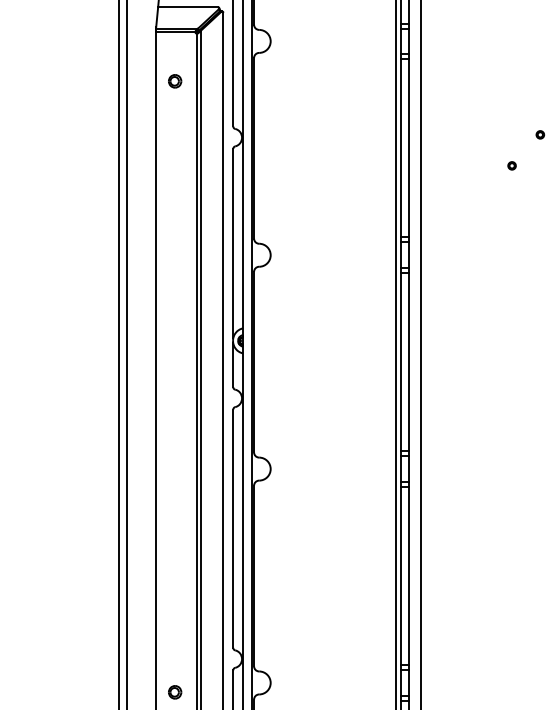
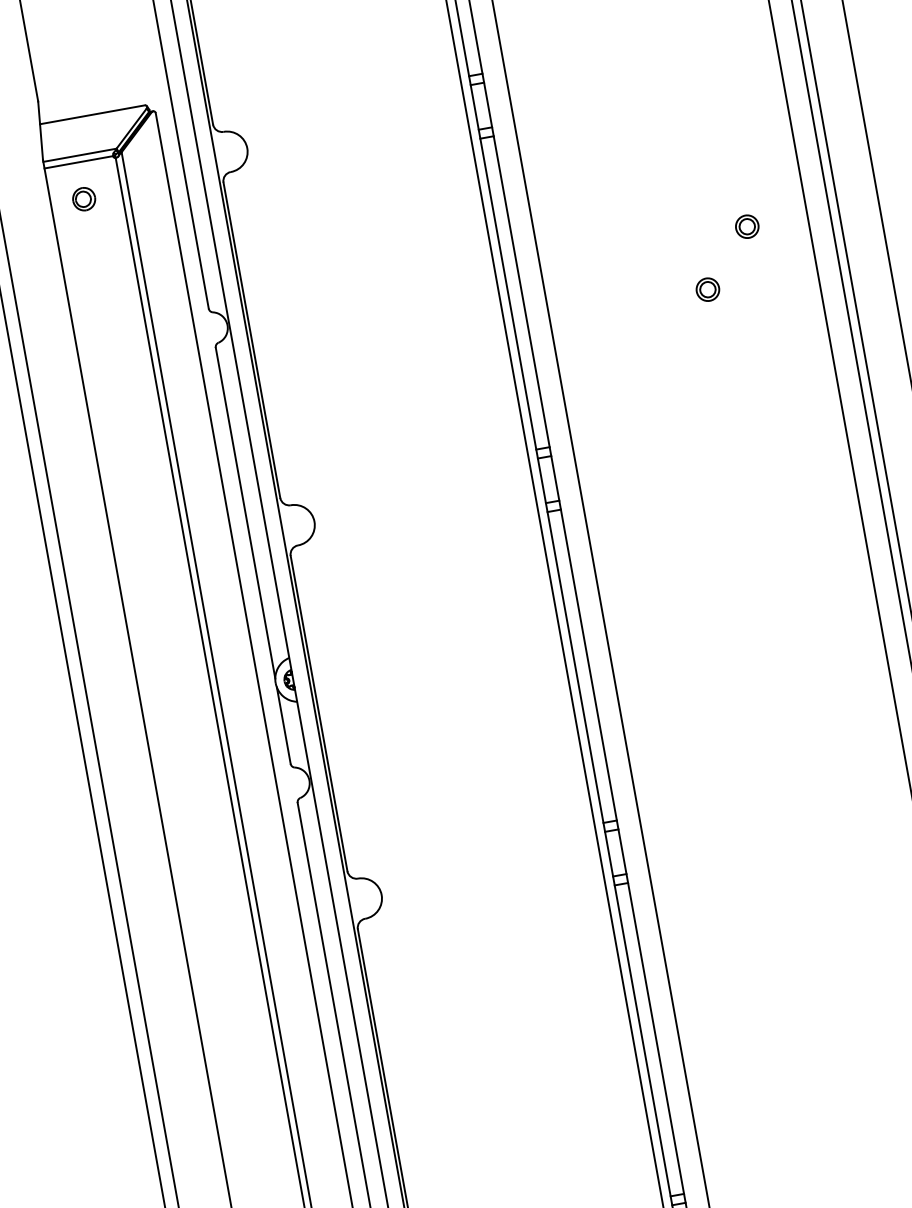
part: (175, 81) -> (84, 199), moved
part: (540, 134) -> (747, 226), size x1.67
part: (511, 165) -> (706, 289), size x1.67

